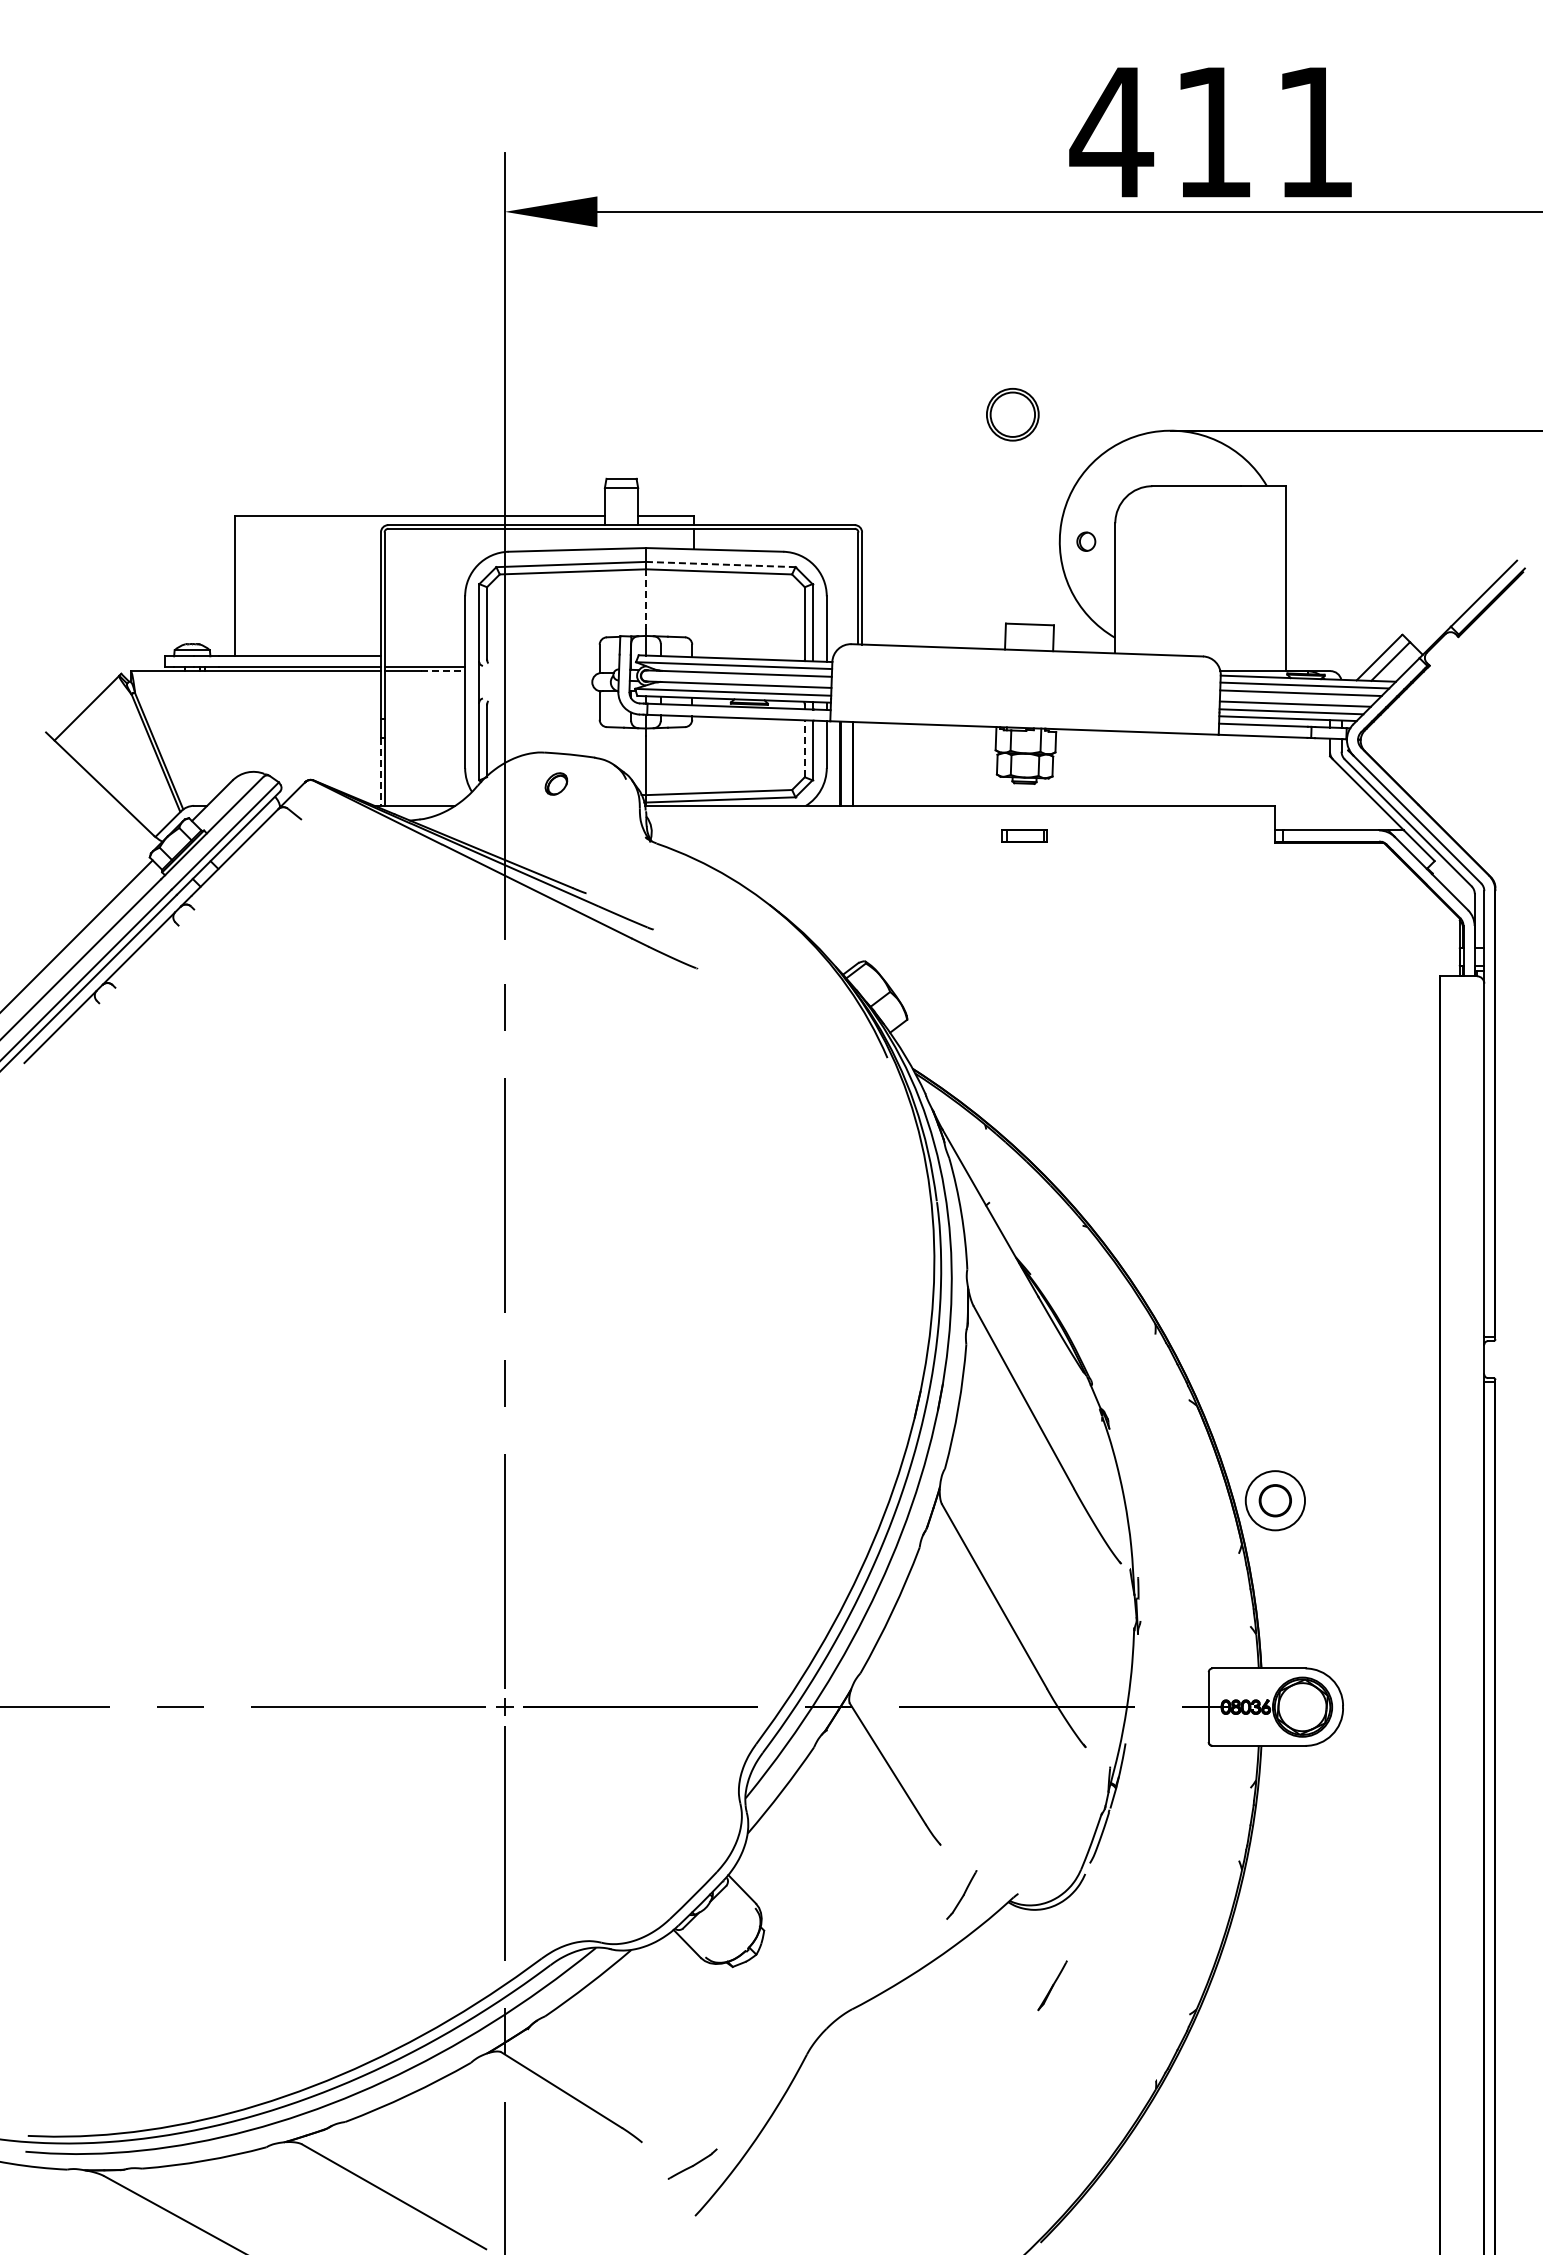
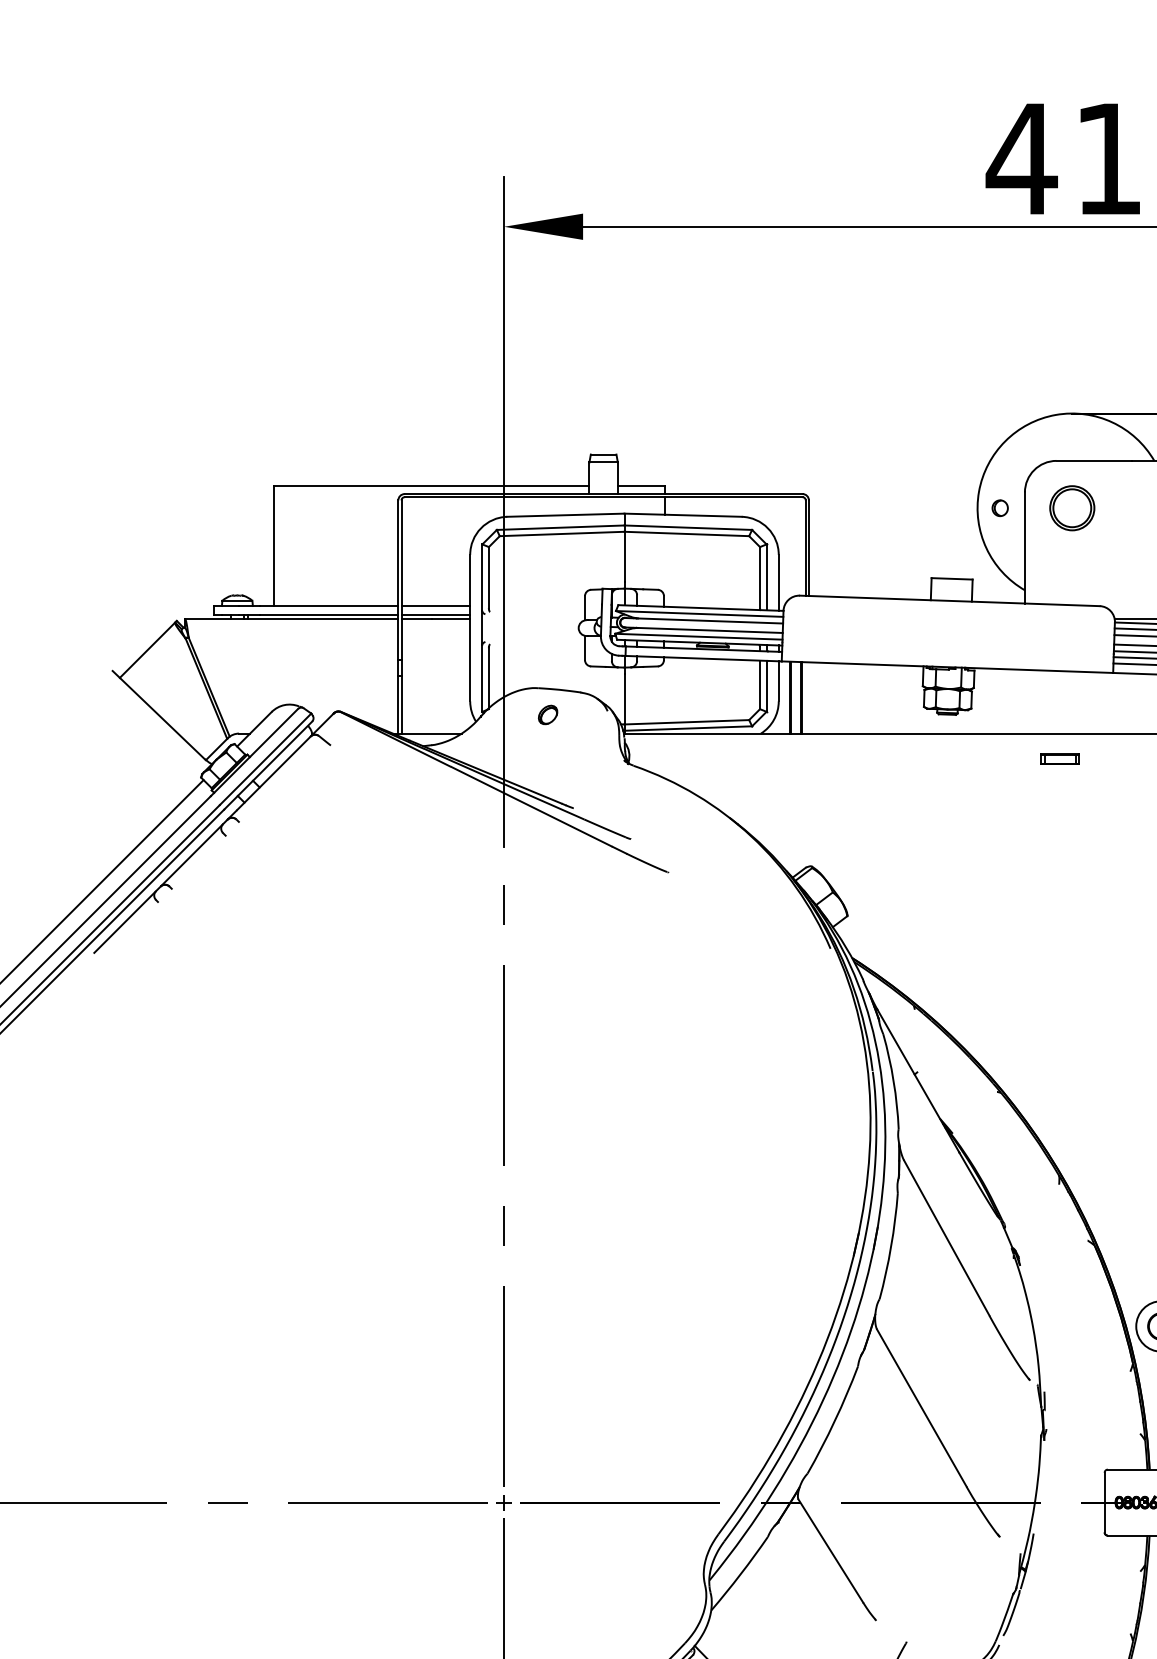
part: (1012, 414) -> (1072, 508), moved
line: (720, 564) -> (688, 527), dashed -> solid
line: (645, 598) -> (624, 556), dashed -> solid
line: (424, 656) -> (435, 606), added
line: (443, 671) -> (451, 618), dashed -> solid
line: (804, 748) -> (759, 684), dashed -> solid
line: (380, 771) -> (397, 704), dashed -> solid
part: (1024, 835) -> (1060, 758), moved

